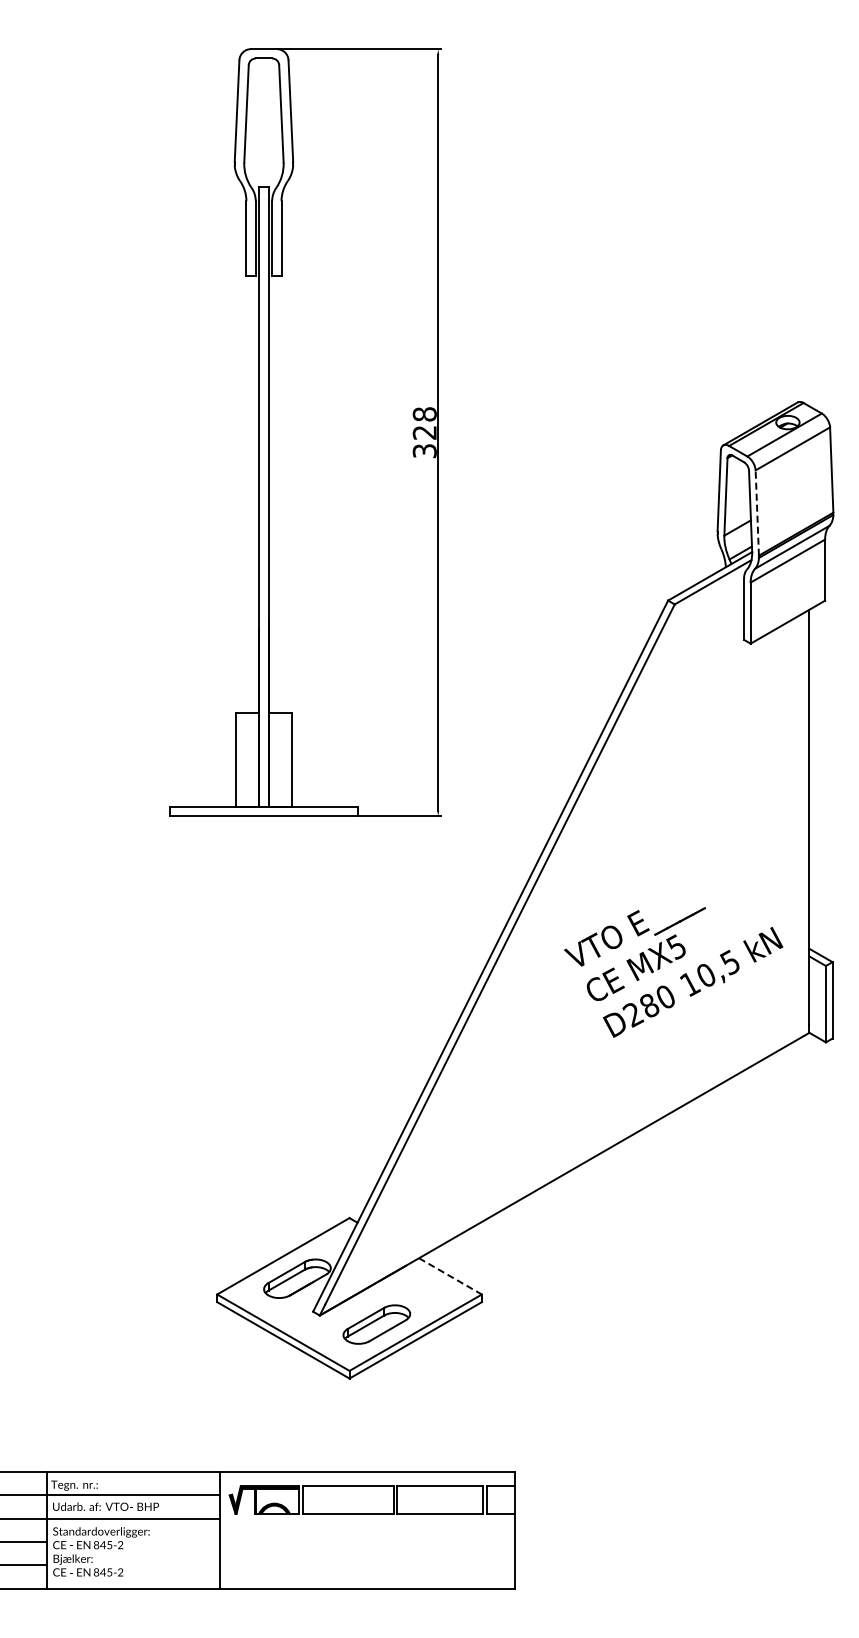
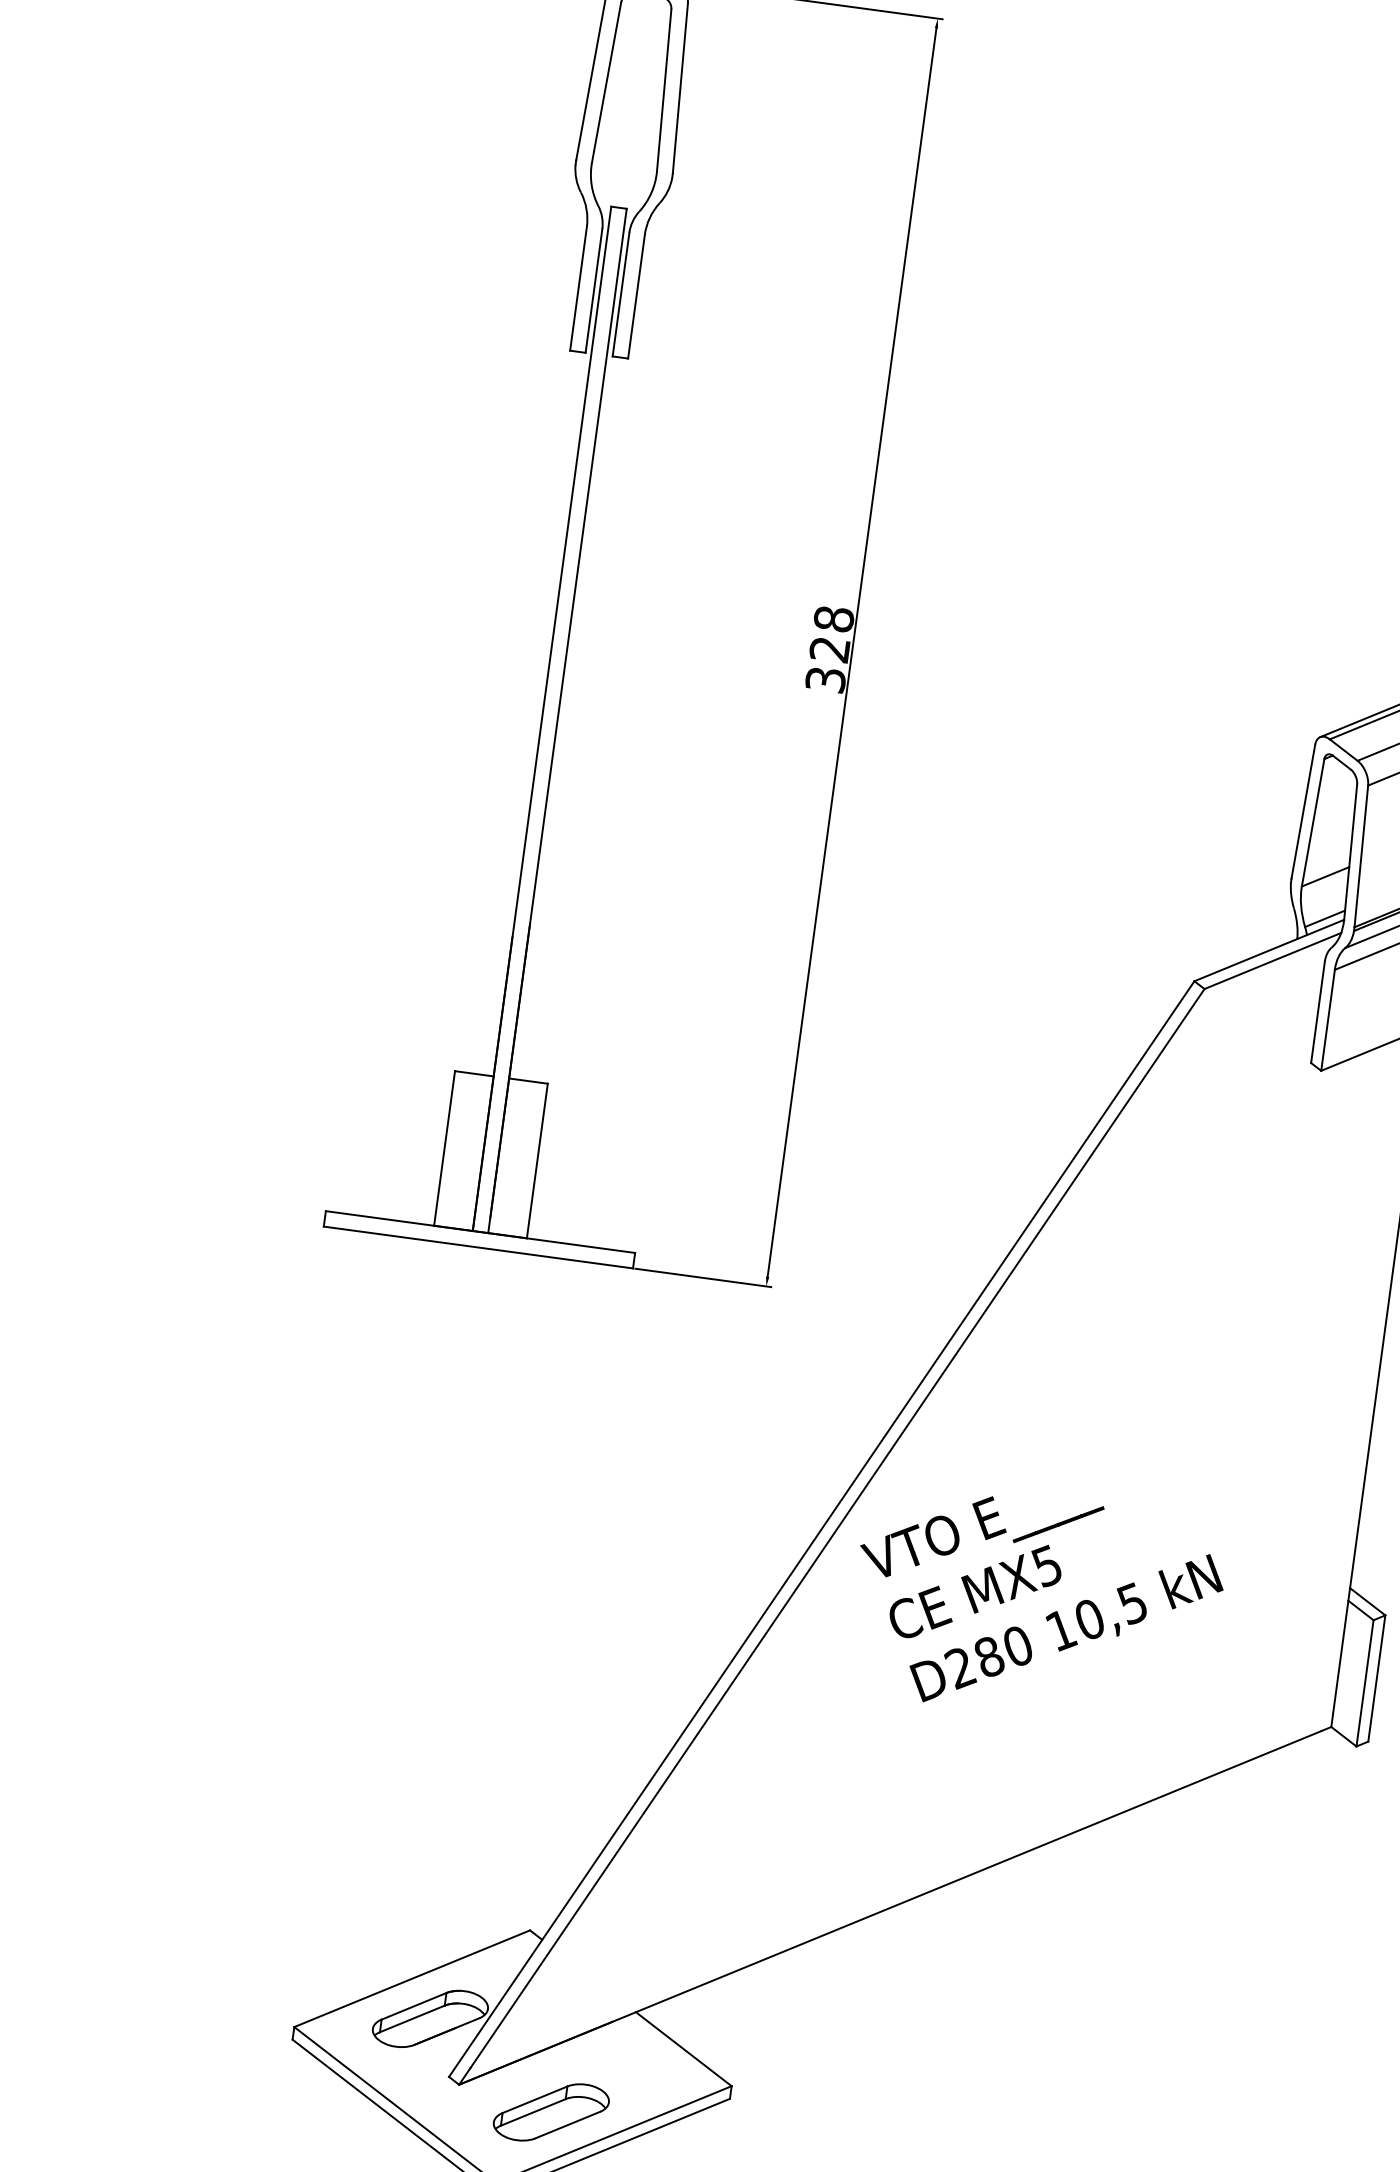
line: (757, 513) -> (1361, 857), dashed -> solid
text: (673, 972) -> (1036, 1607), moved
line: (450, 1276) -> (683, 2049), dashed -> solid

